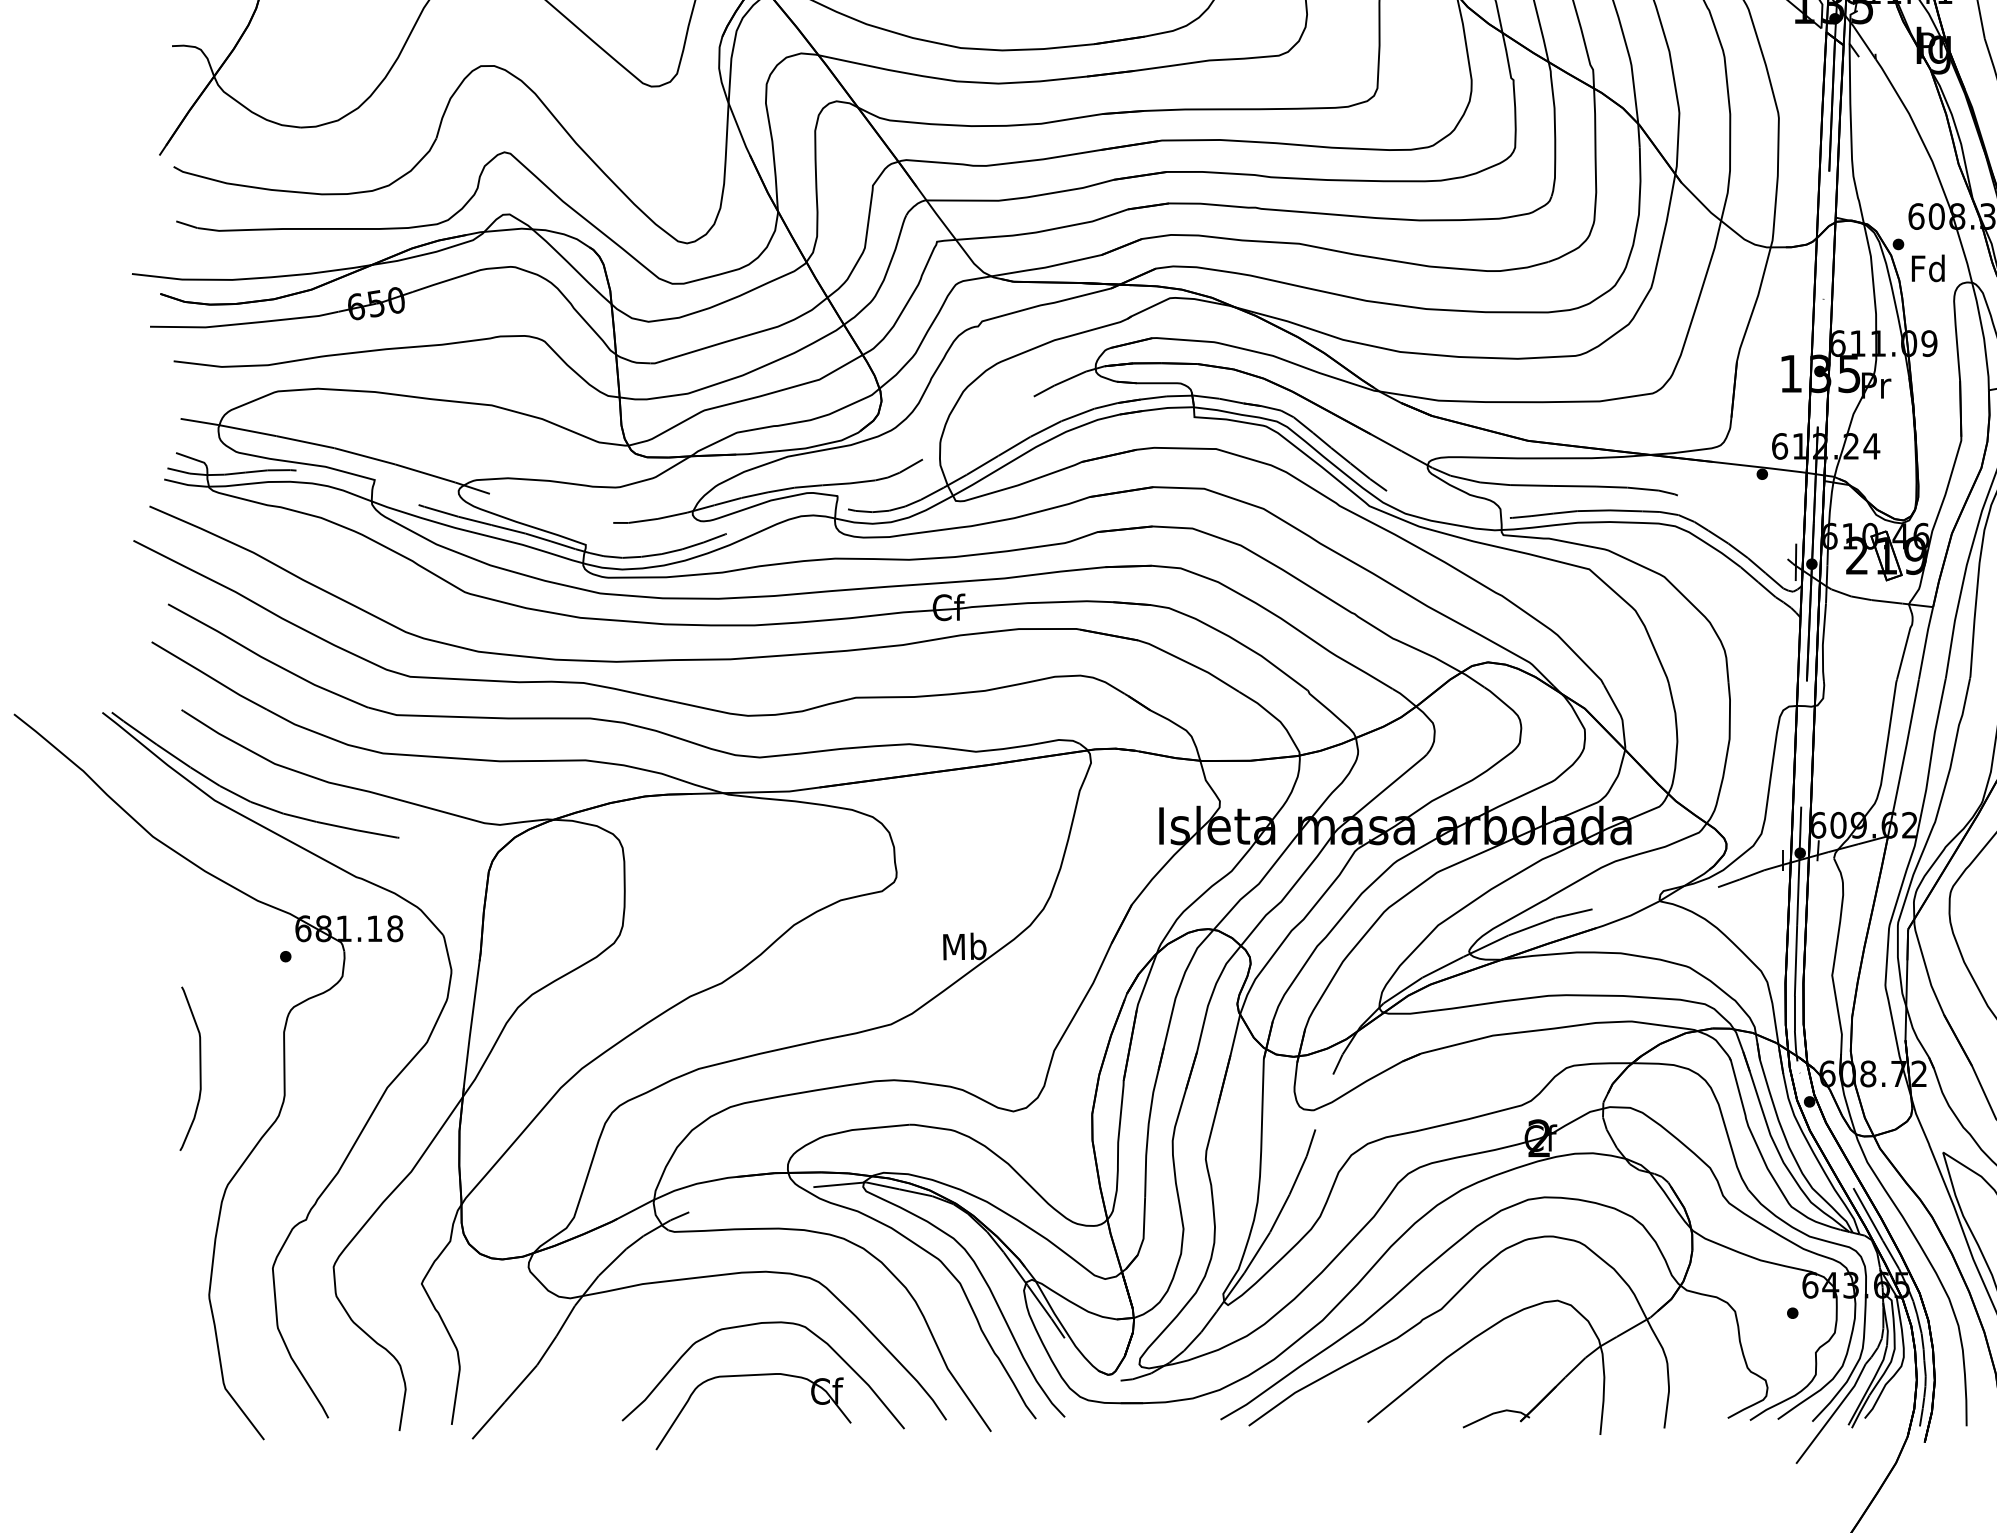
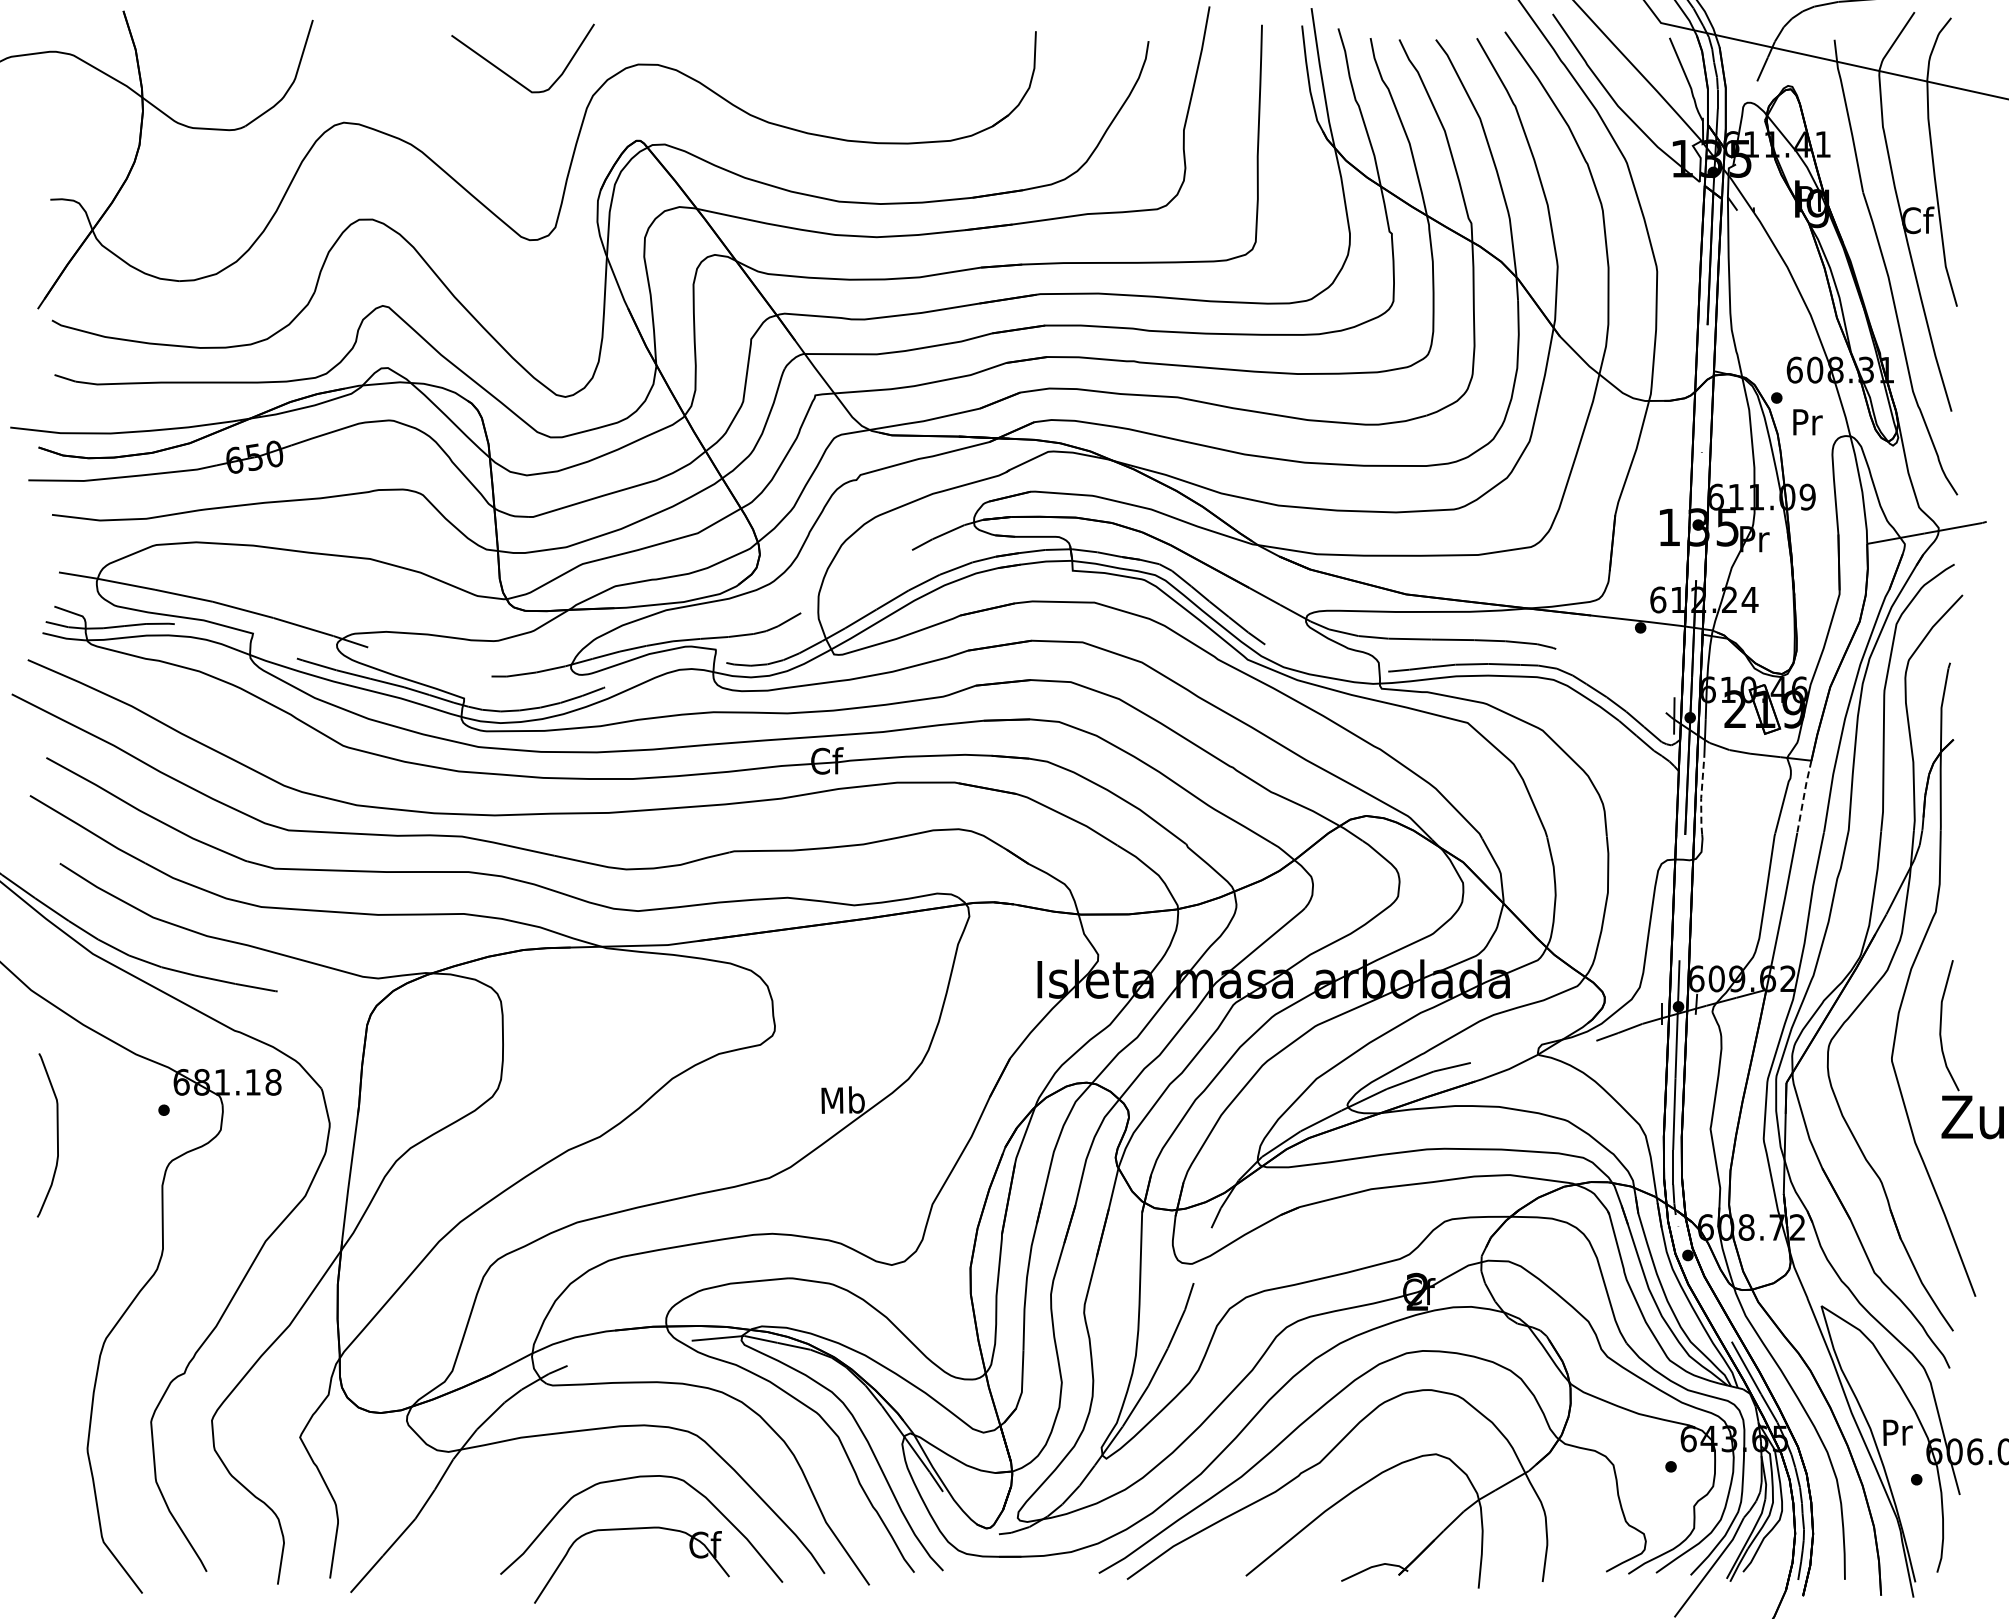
text: (1928, 267) -> (1806, 421), Fd -> Pr
line: (1823, 642) -> (1701, 796), solid -> dashed
line: (1925, 642) -> (1803, 796), solid -> dashed
curve: (199, 1068) -> (56, 1135), moved

